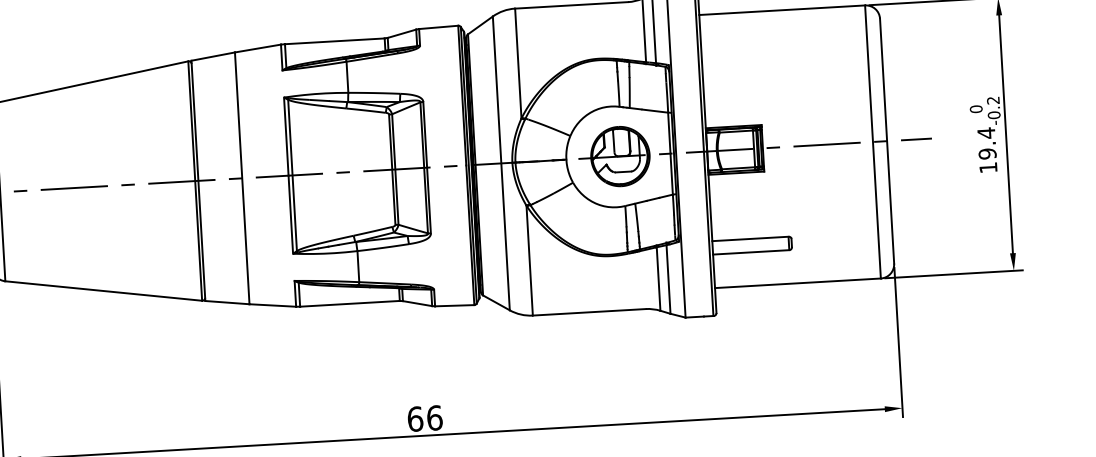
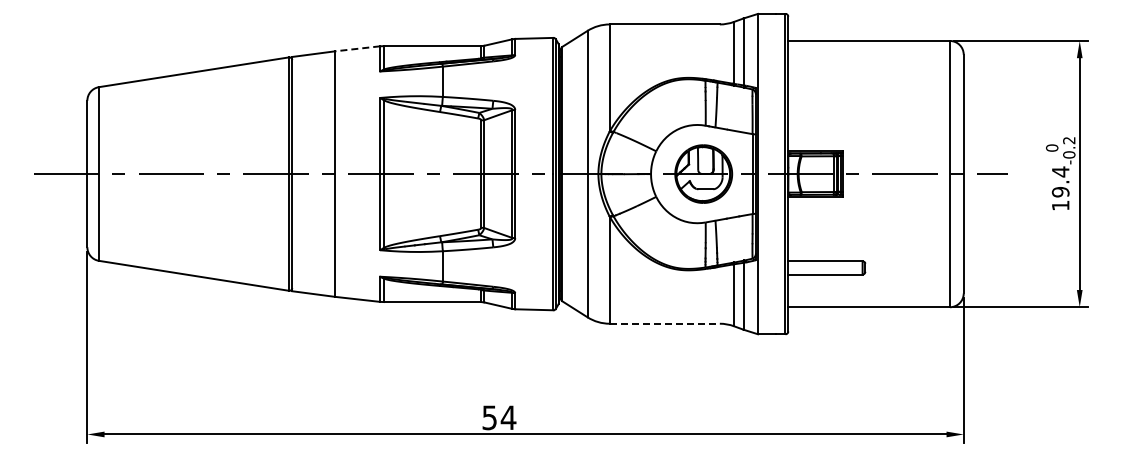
line: (257, 48) -> (357, 48), solid -> dashed
line: (590, 312) -> (665, 323), solid -> dashed
text: (425, 418) -> (499, 417), 66 -> 54

